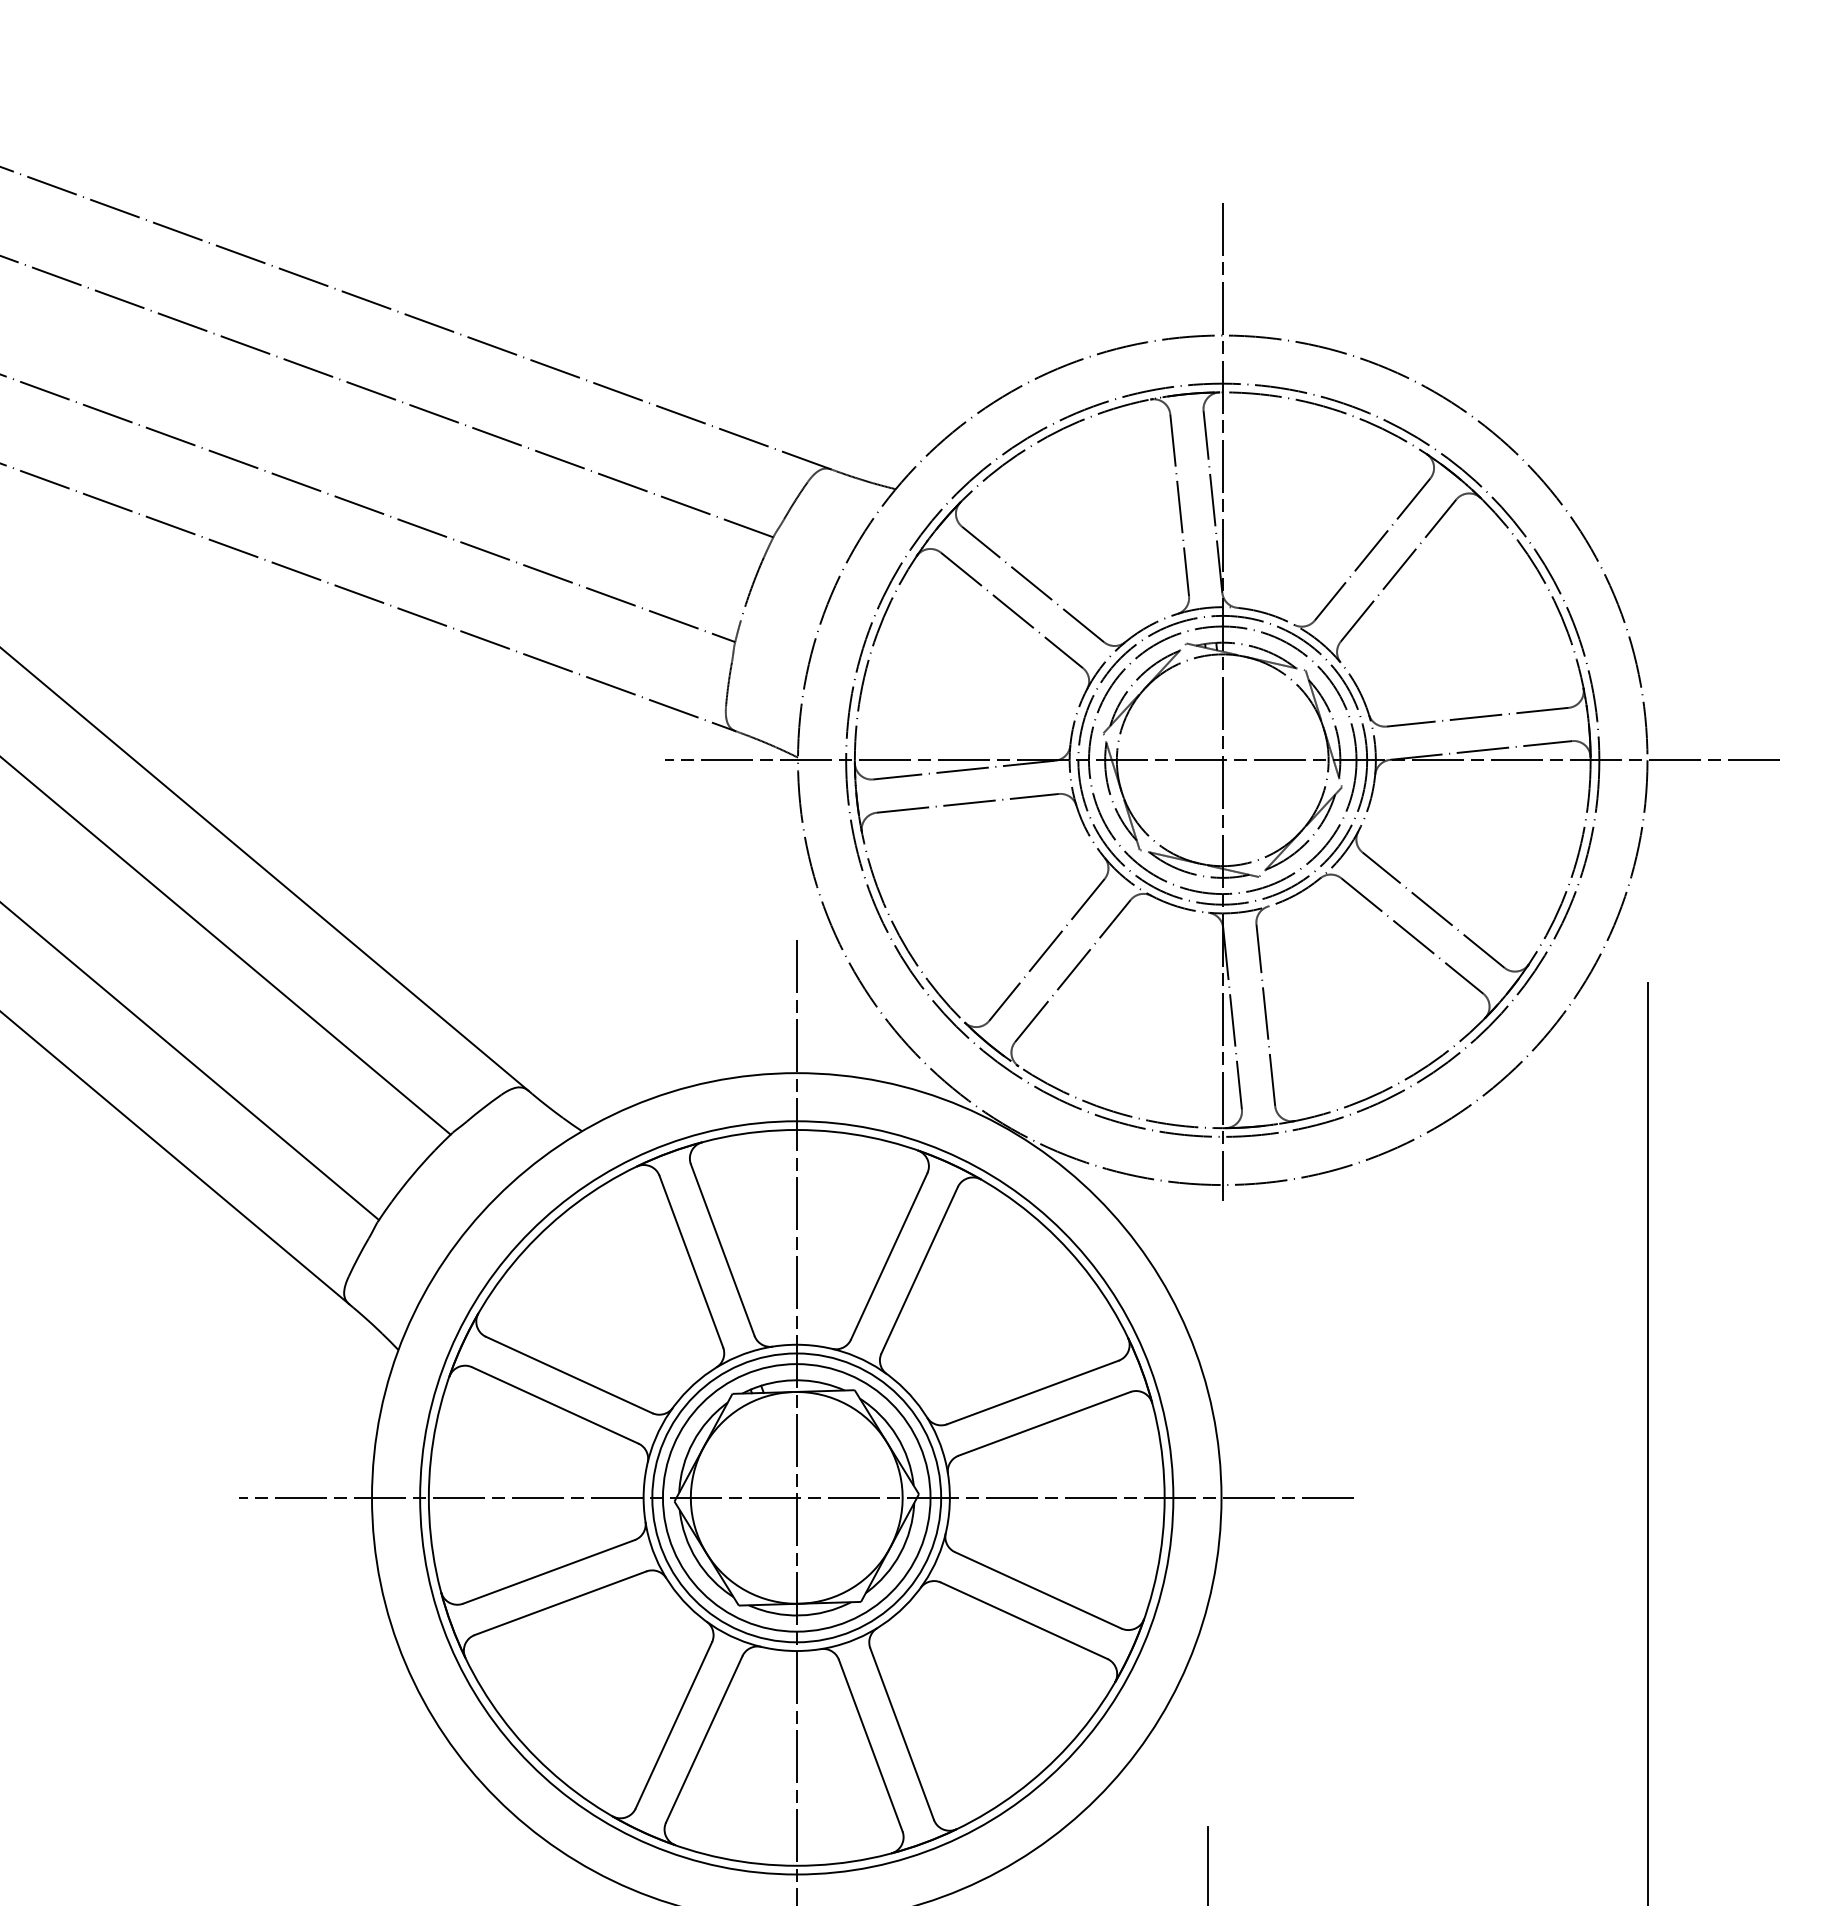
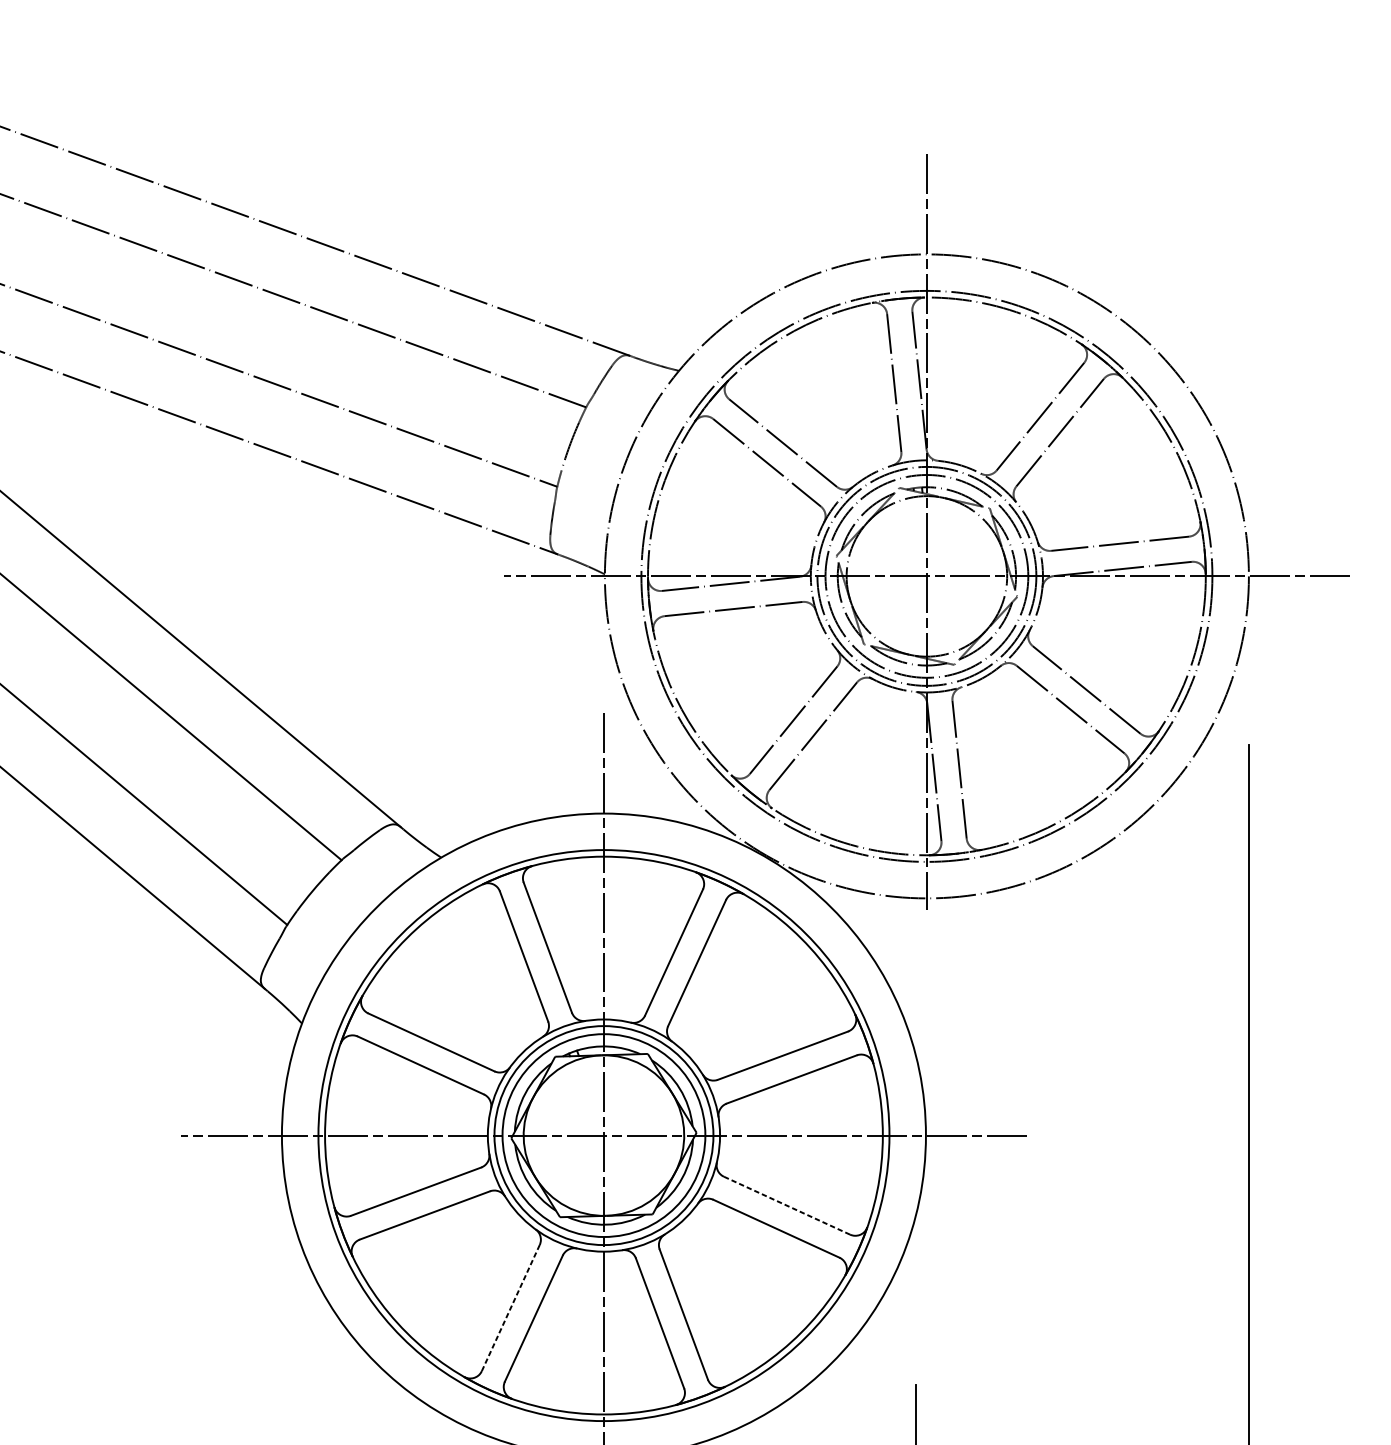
line: (1038, 1590) -> (787, 1205), solid -> dashed
line: (673, 1725) -> (510, 1308), solid -> dashed

